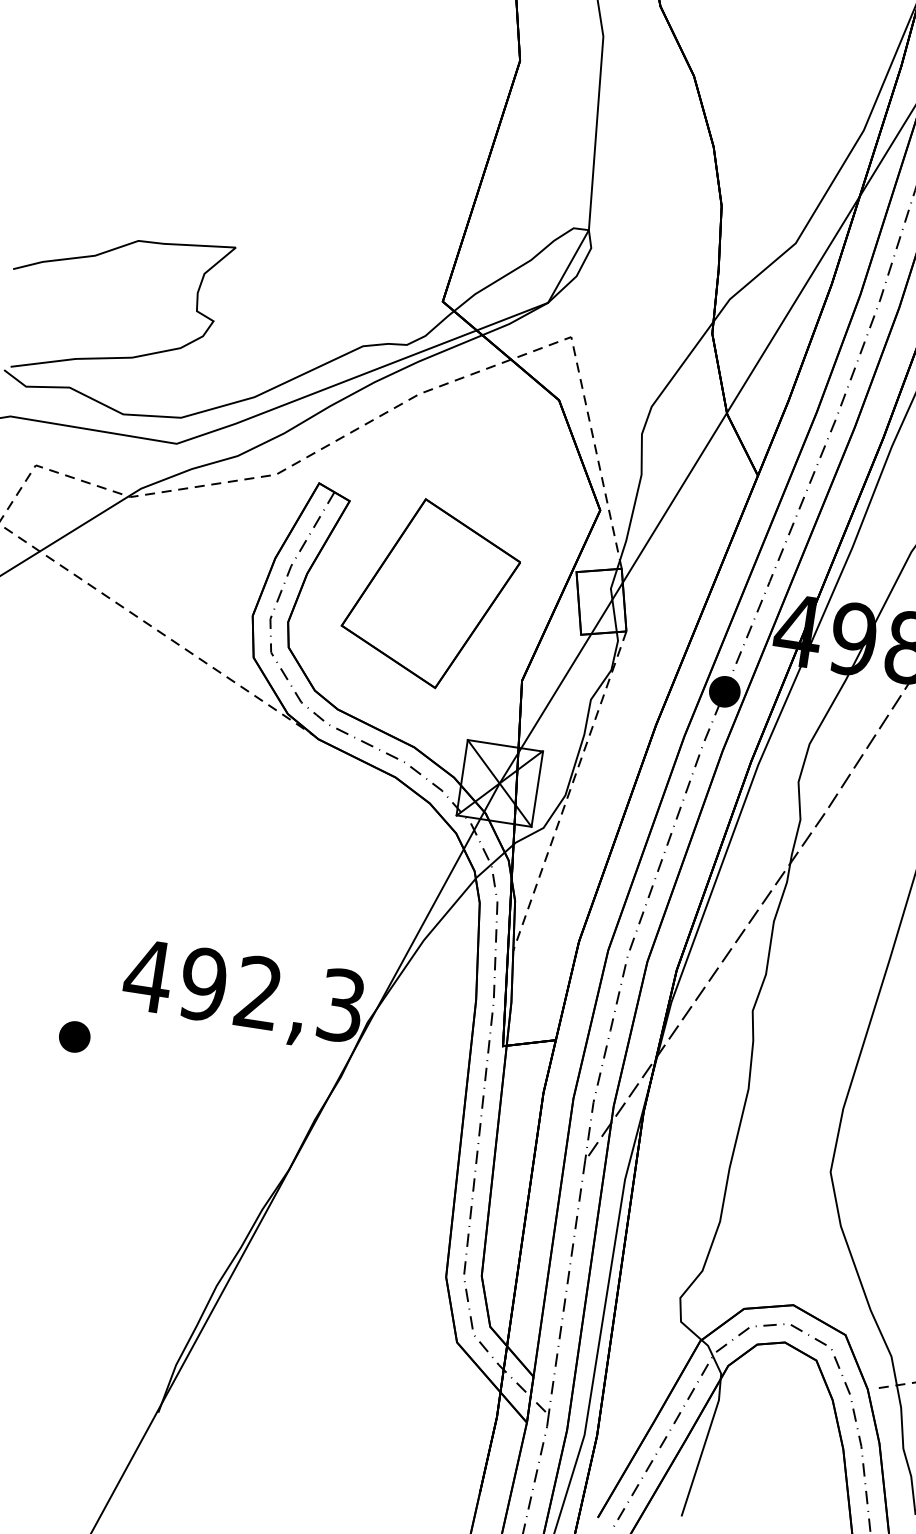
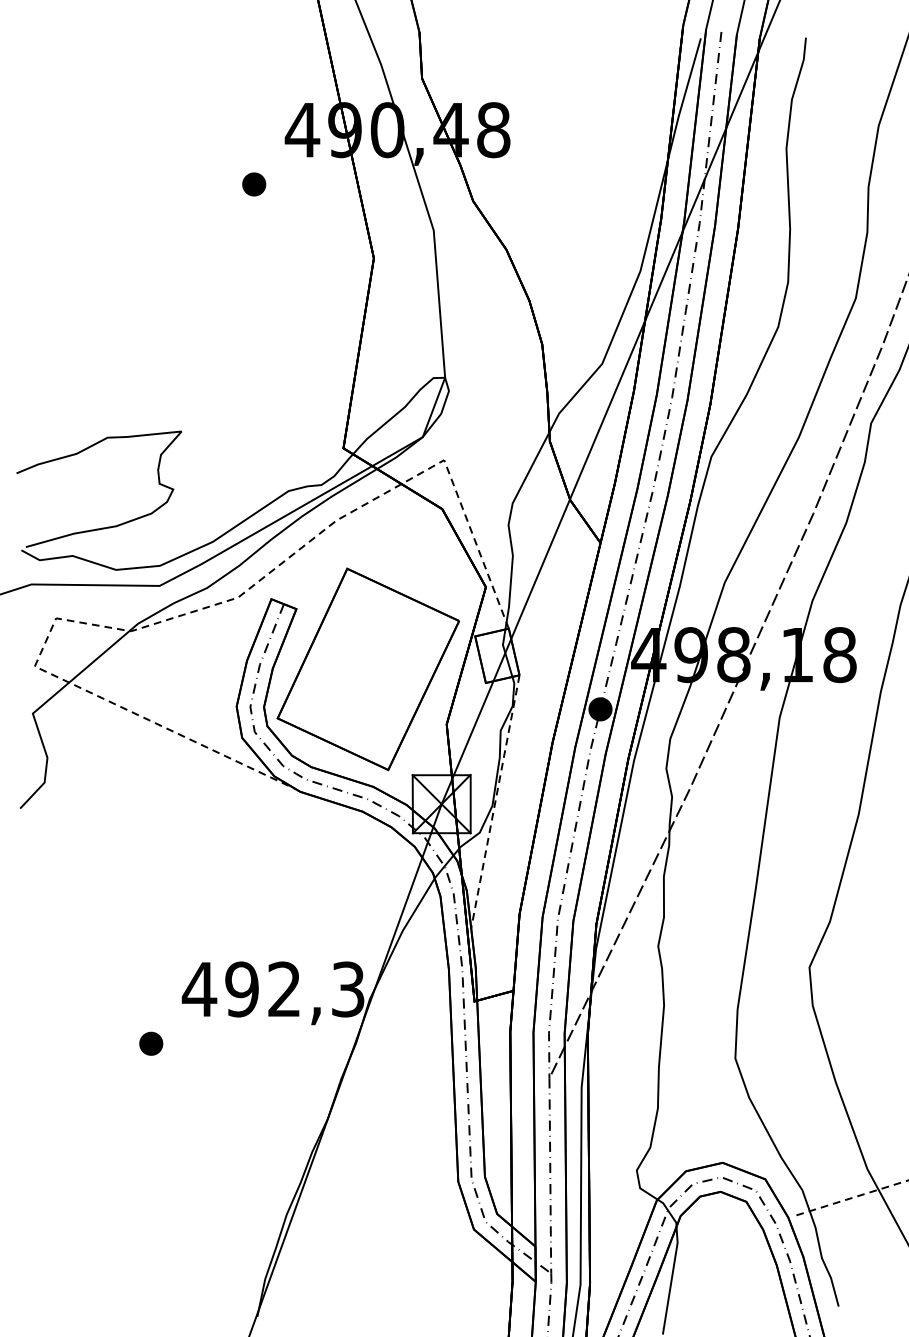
part: (430, 593) -> (367, 669), size x1.43

